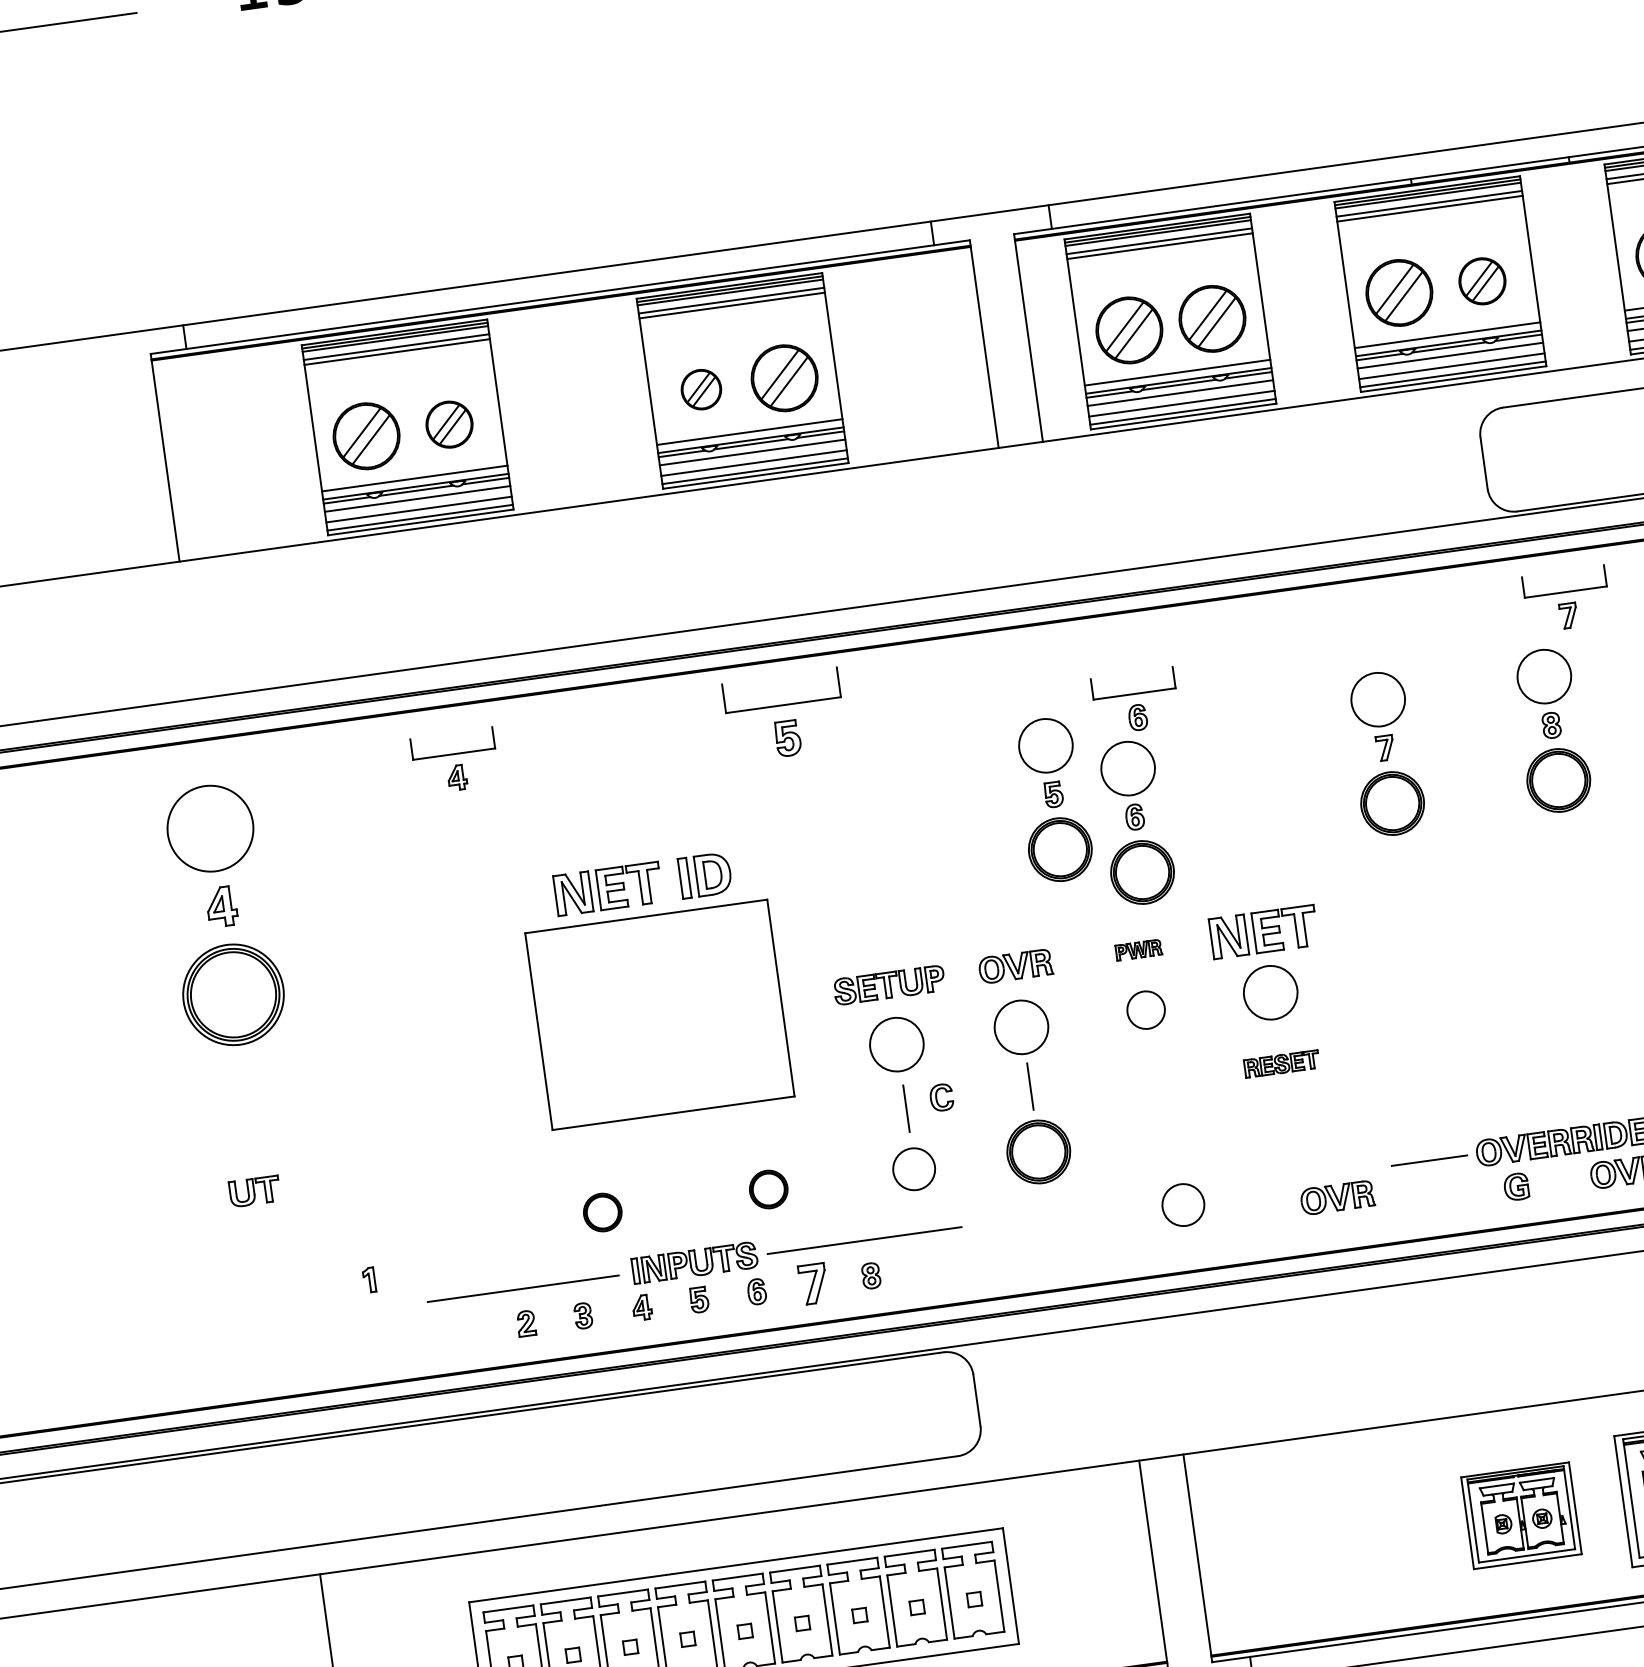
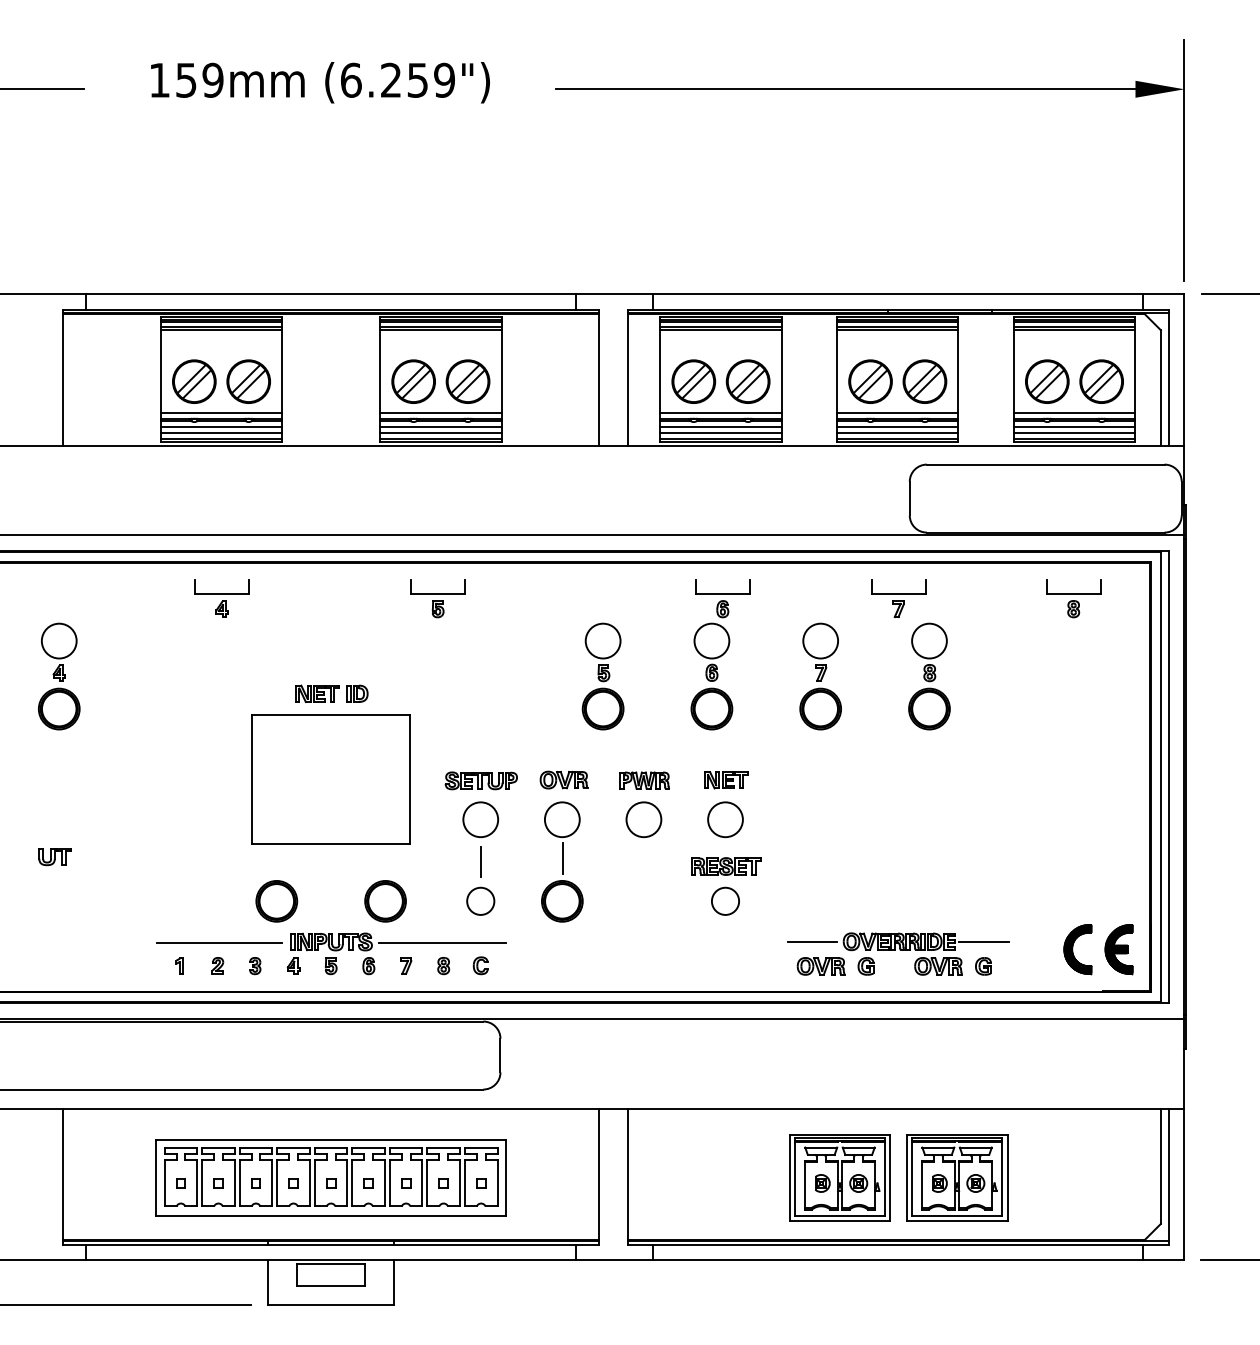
part: (1481, 281) -> (924, 381), size x1.43
part: (701, 389) -> (413, 381), size x1.67
part: (449, 424) -> (248, 381), size x1.43
part: (1566, 599) -> (898, 598), moved
part: (783, 715) -> (437, 598), size x0.71
part: (1144, 787) -> (720, 654), moved
part: (642, 883) -> (331, 693), size x0.62
part: (223, 915) -> (59, 676), size x0.62
part: (1263, 932) -> (726, 780), size x0.62
part: (1138, 949) -> (644, 780), size x1.67
circle: (1145, 1009) -> (643, 819), size x1.43
part: (1282, 1063) -> (726, 866), size x1.43
part: (941, 1097) -> (480, 965), moved
part: (768, 1189) -> (385, 901), size x1.67
part: (1336, 1198) -> (820, 966), moved
circle: (1183, 1203) -> (725, 900), moved
part: (602, 1212) -> (276, 901), size x1.67
part: (368, 1279) -> (179, 965), moved
part: (814, 1282) -> (406, 965), size x0.62
part: (1520, 1515) -> (839, 1177), size x1.43

